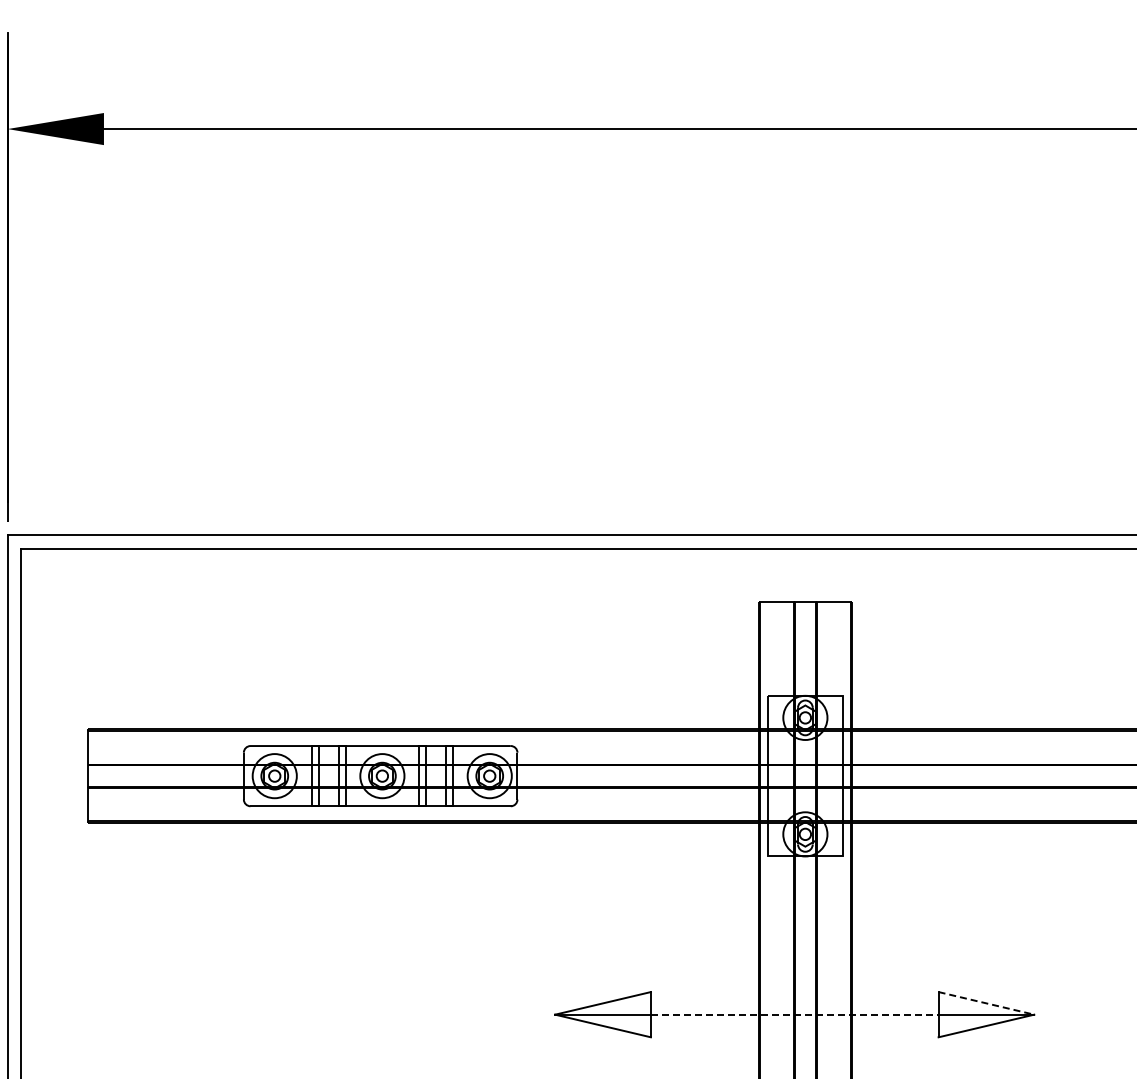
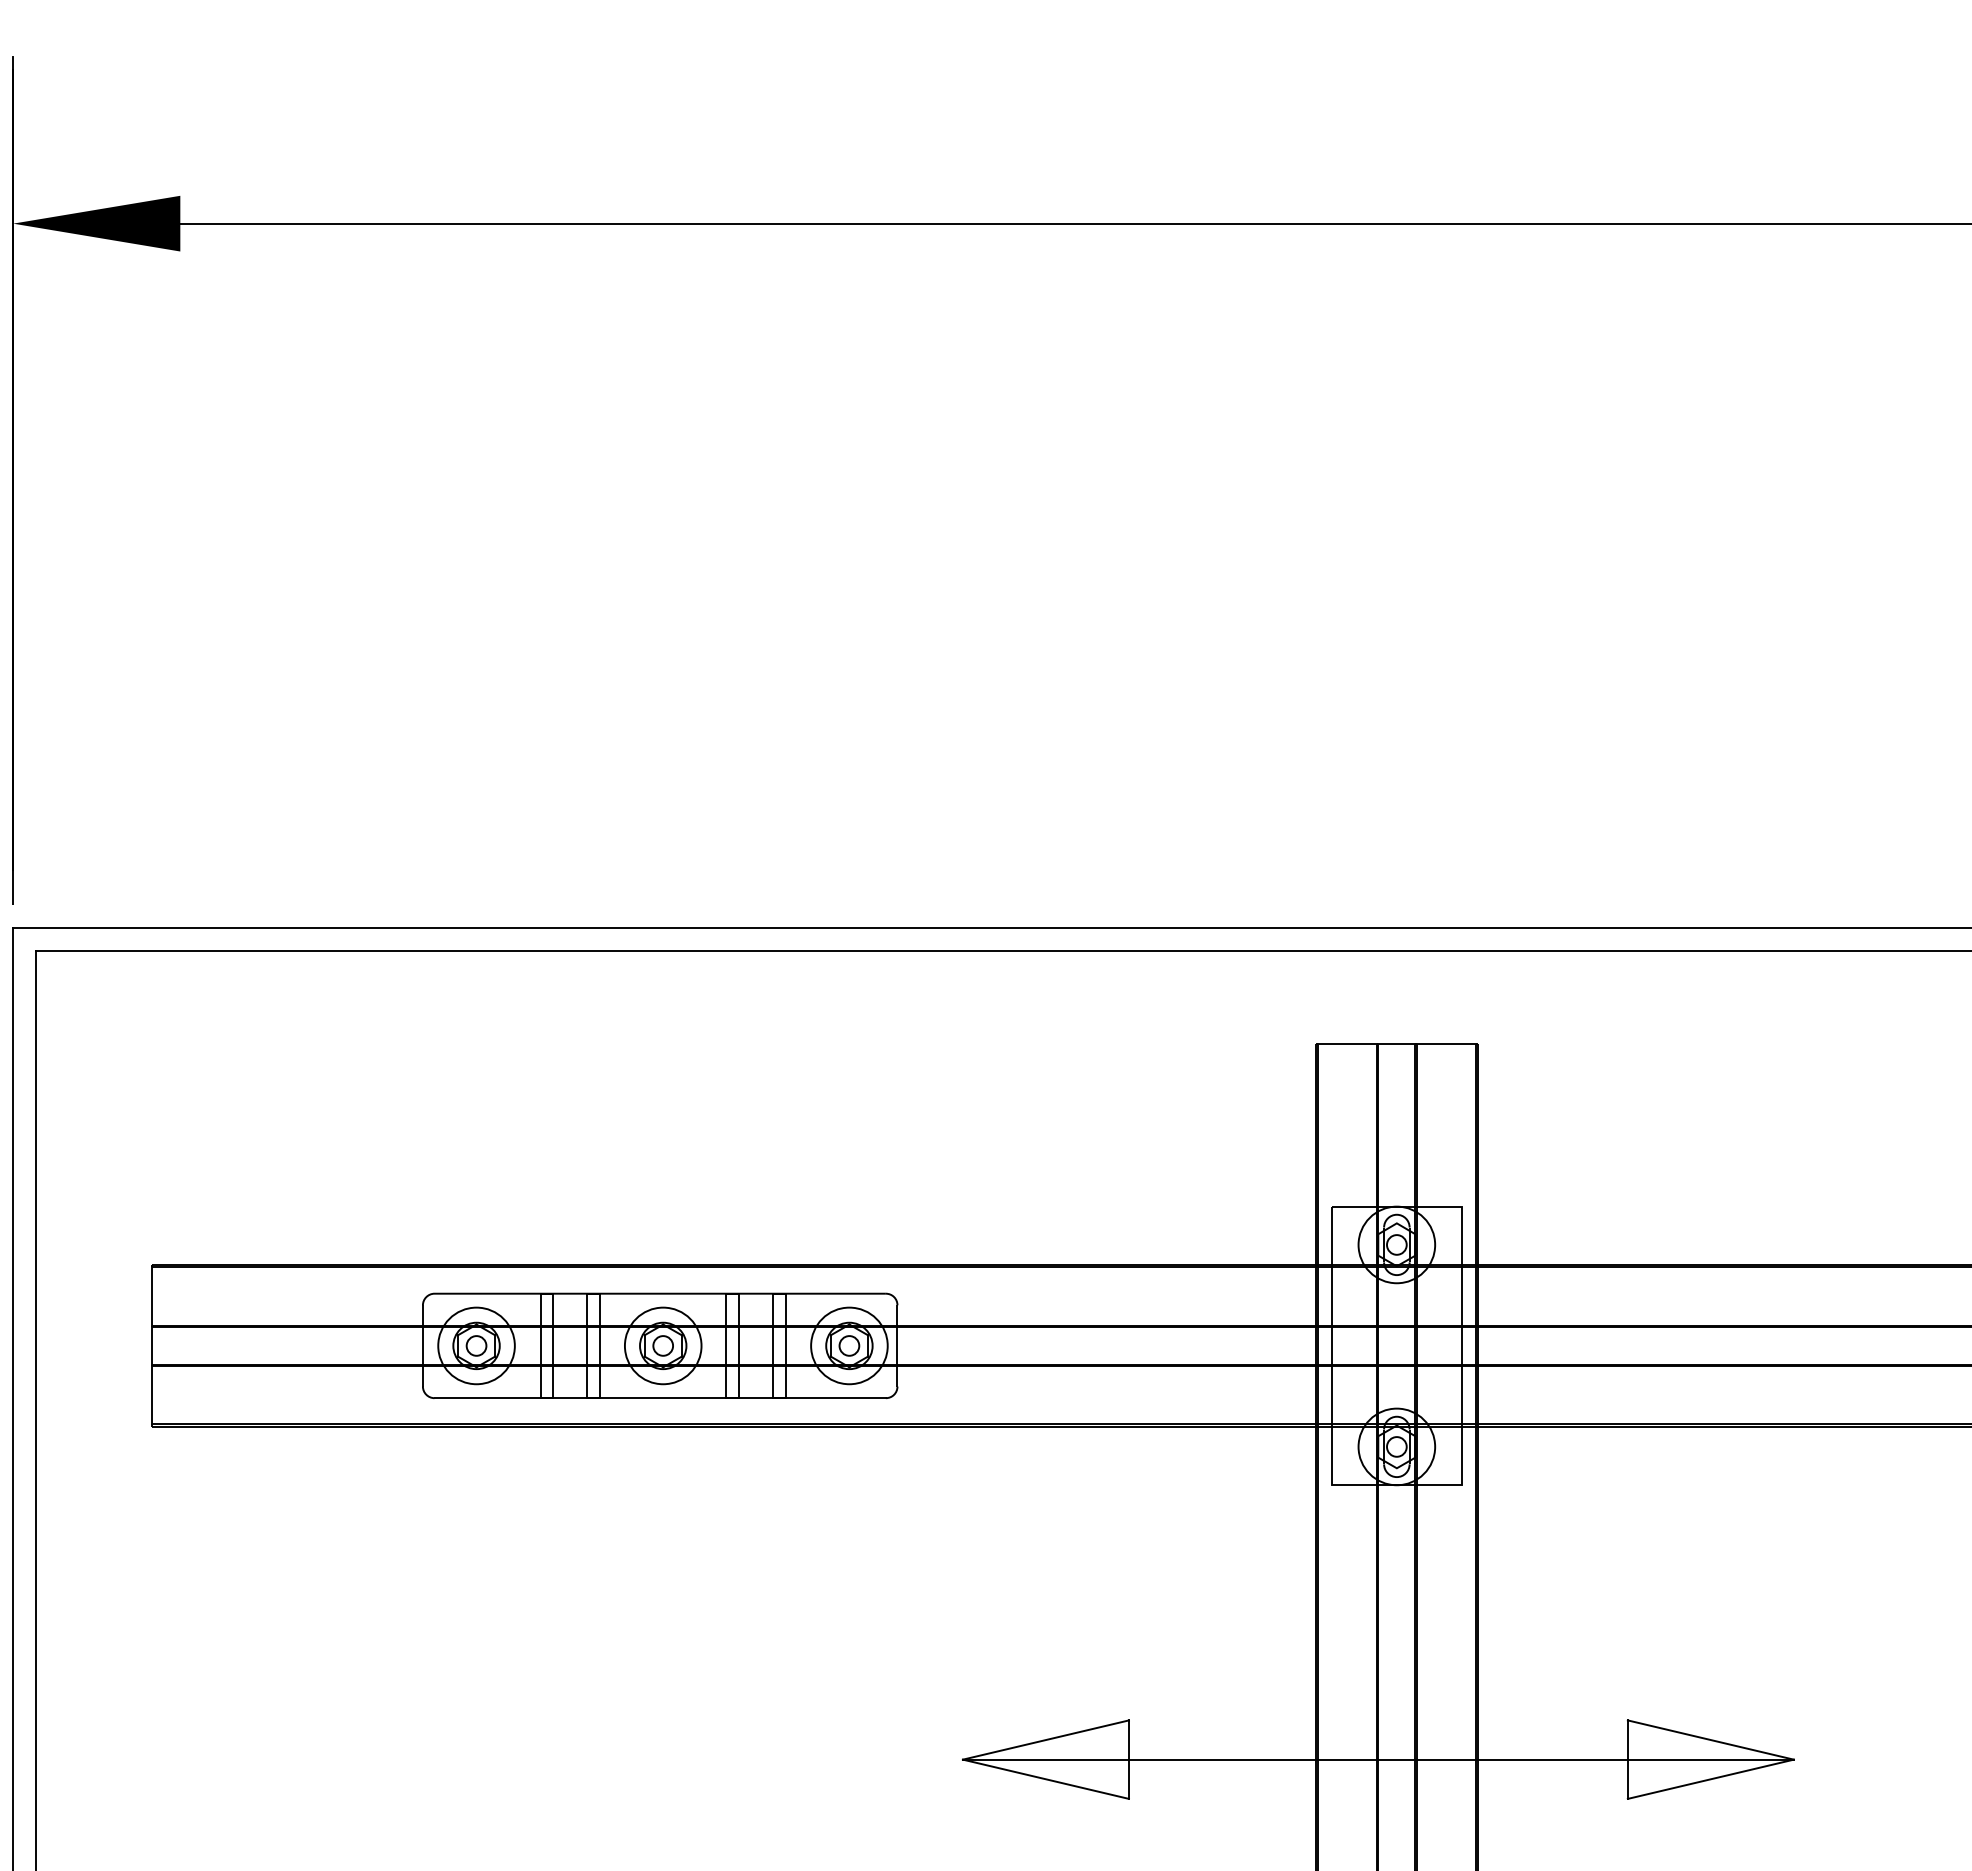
line: (986, 1003) -> (1710, 1740), dashed -> solid
line: (794, 1014) -> (1377, 1759), dashed -> solid

